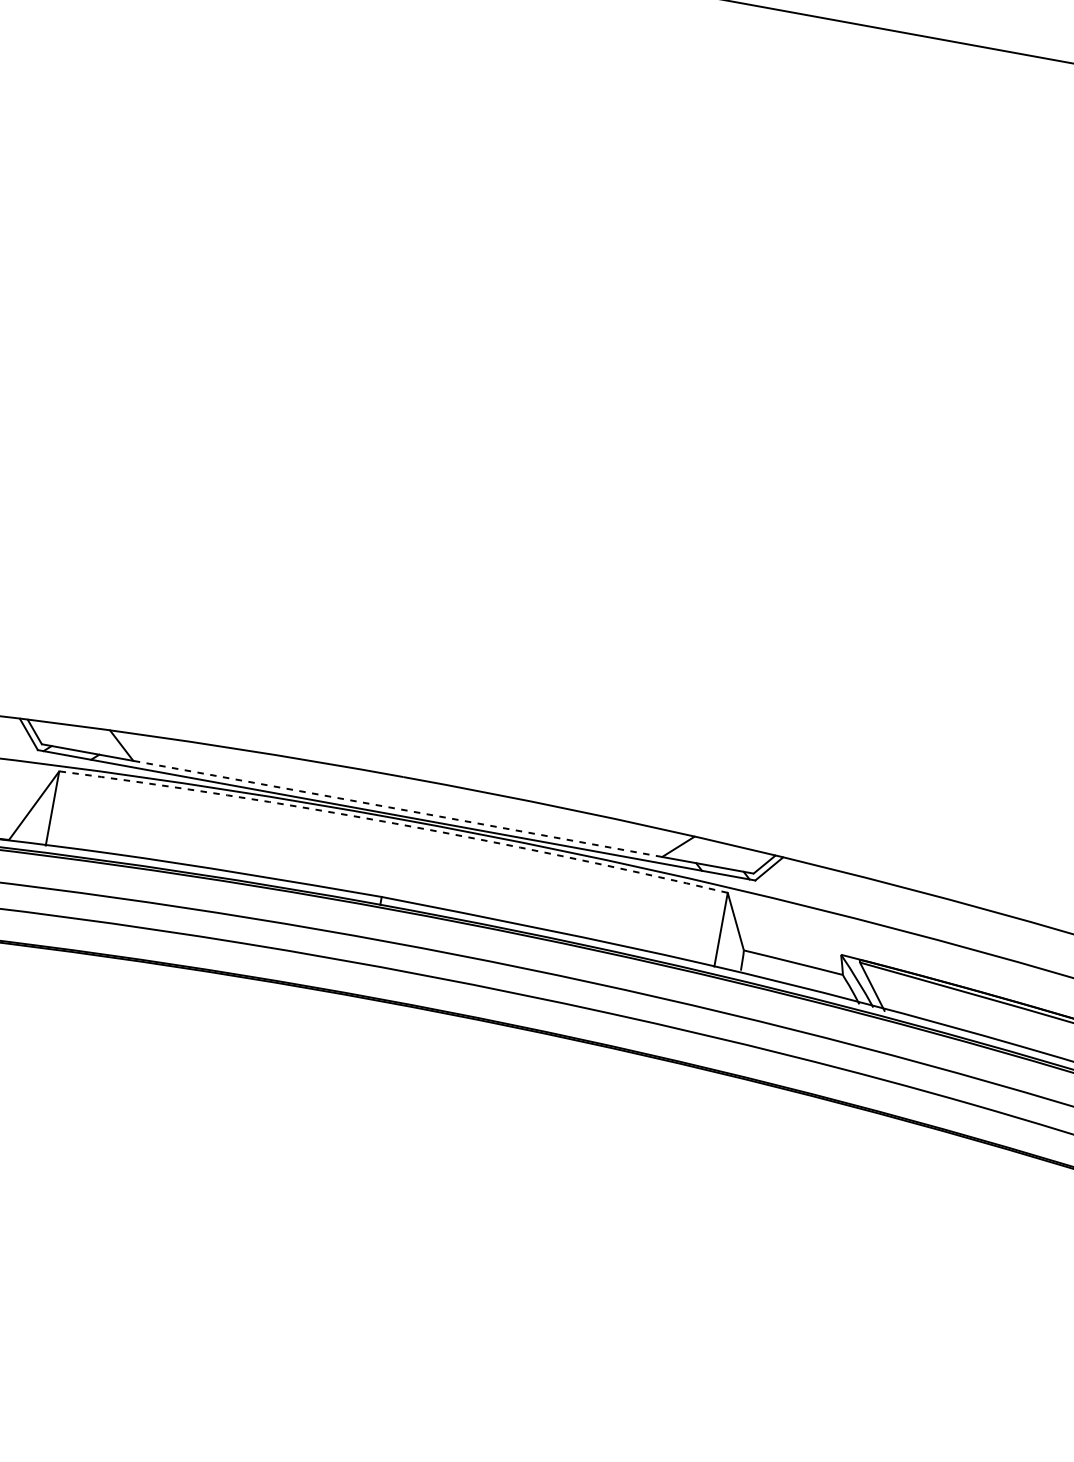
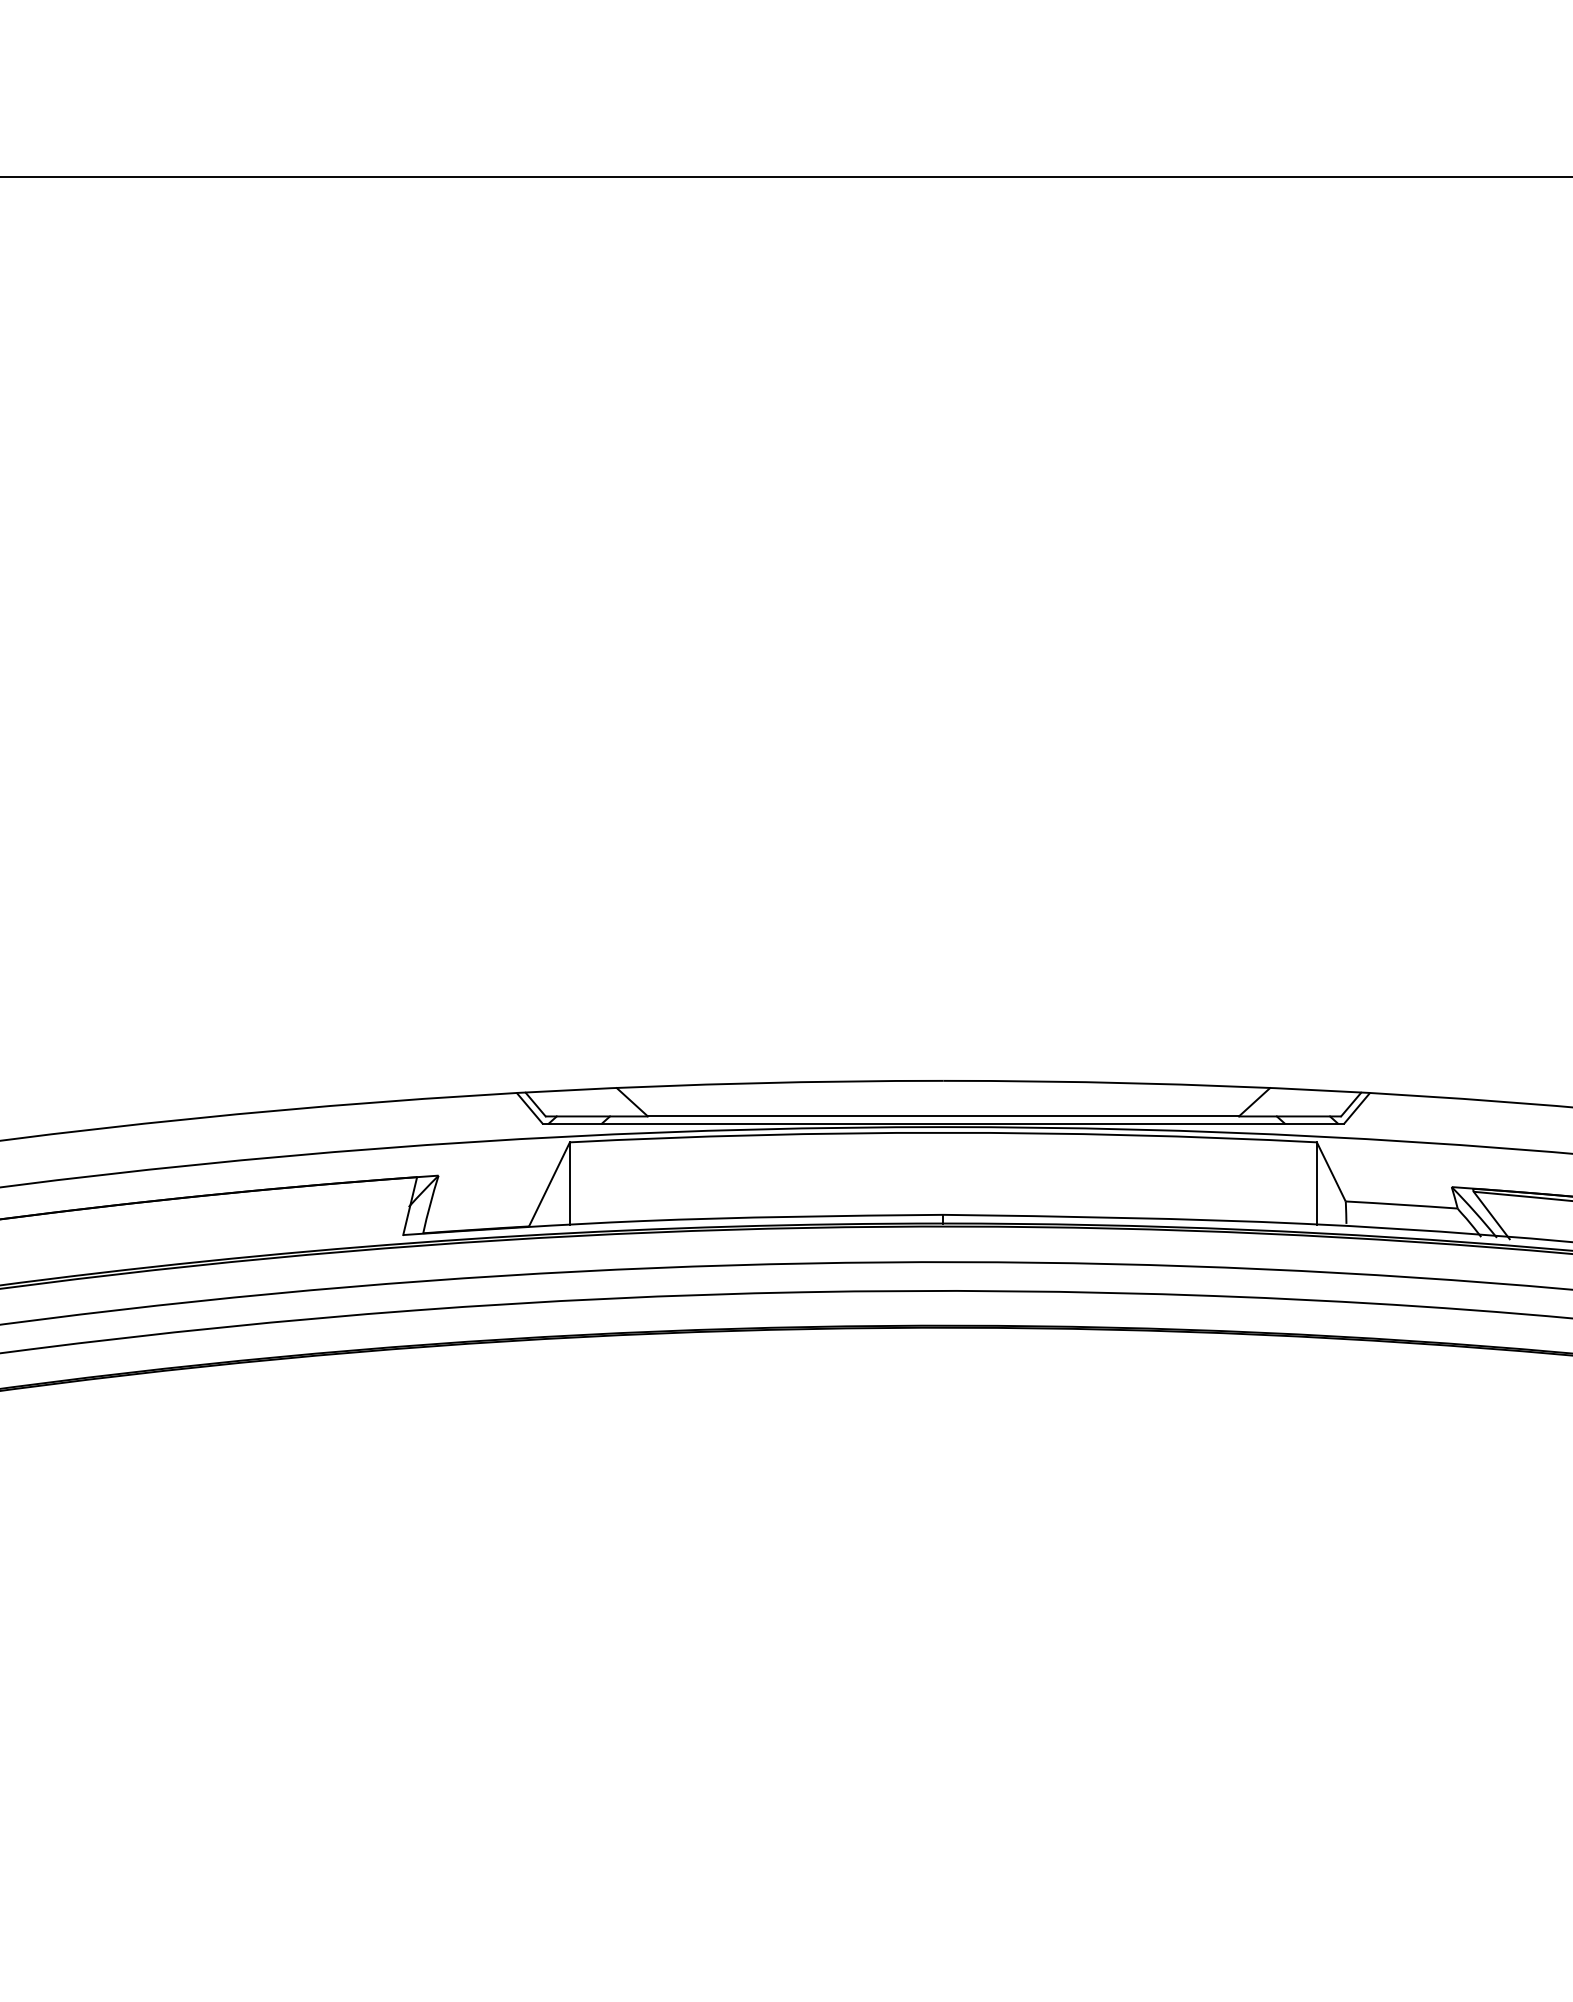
line: (397, 808) -> (943, 1116), dashed -> solid
arc: (395, 823) -> (943, 1132), dashed -> solid

